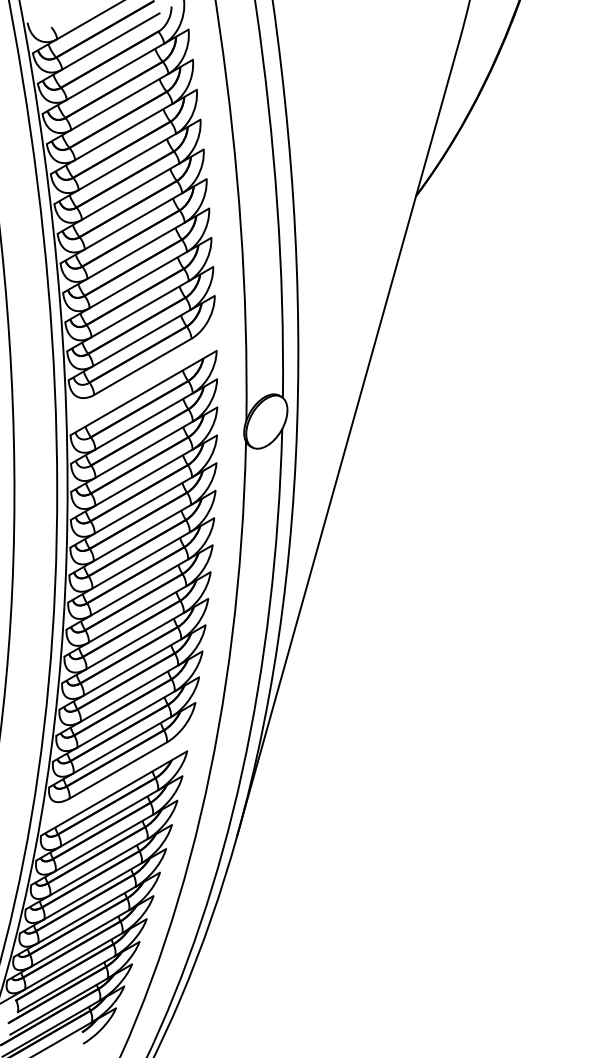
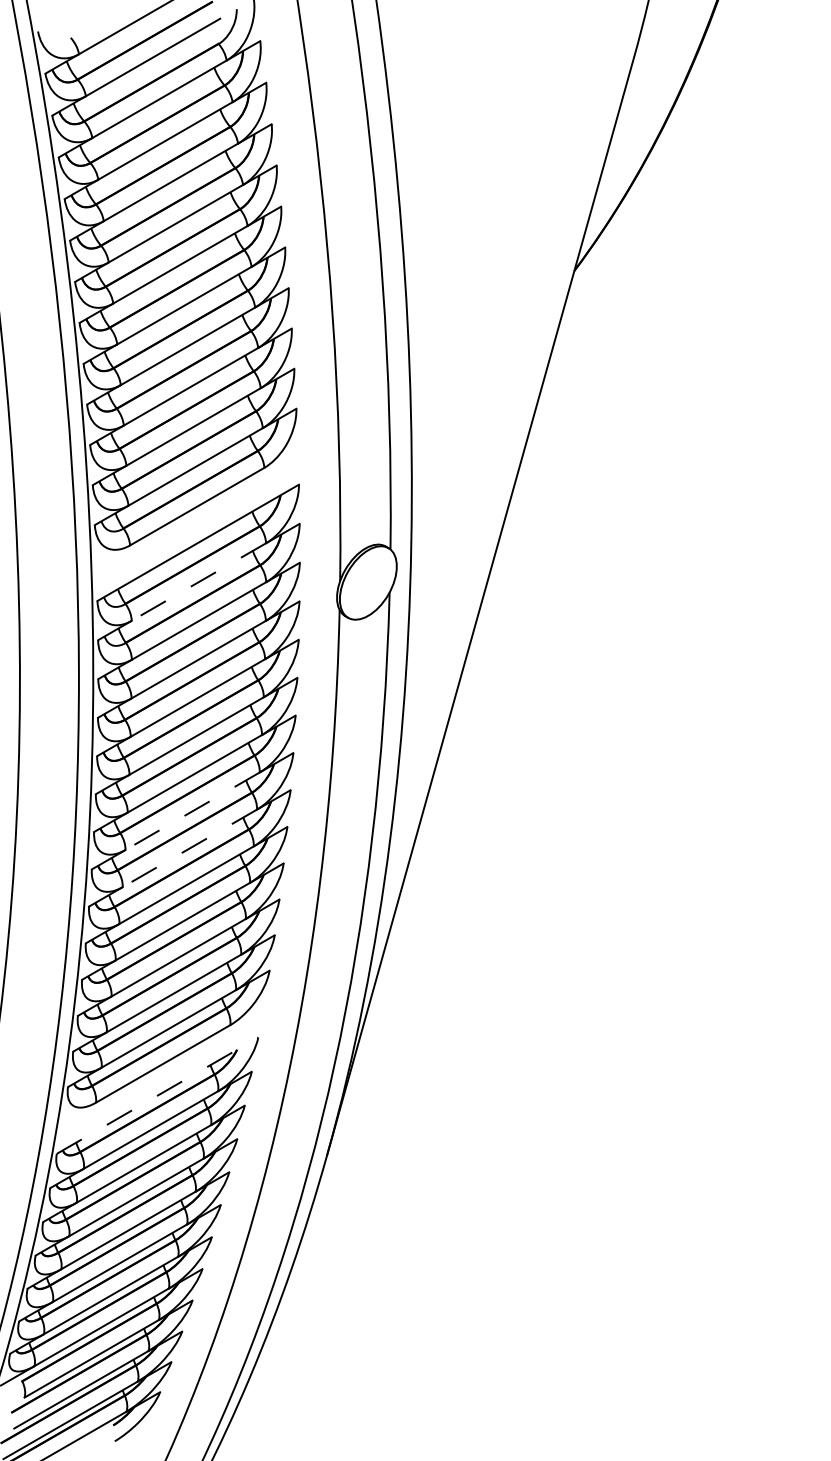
line: (143, 421) -> (198, 582), solid -> dashed
line: (139, 587) -> (192, 811), solid -> dashed
line: (137, 614) -> (189, 848), solid -> dashed
line: (114, 793) -> (158, 1095), solid -> dashed

